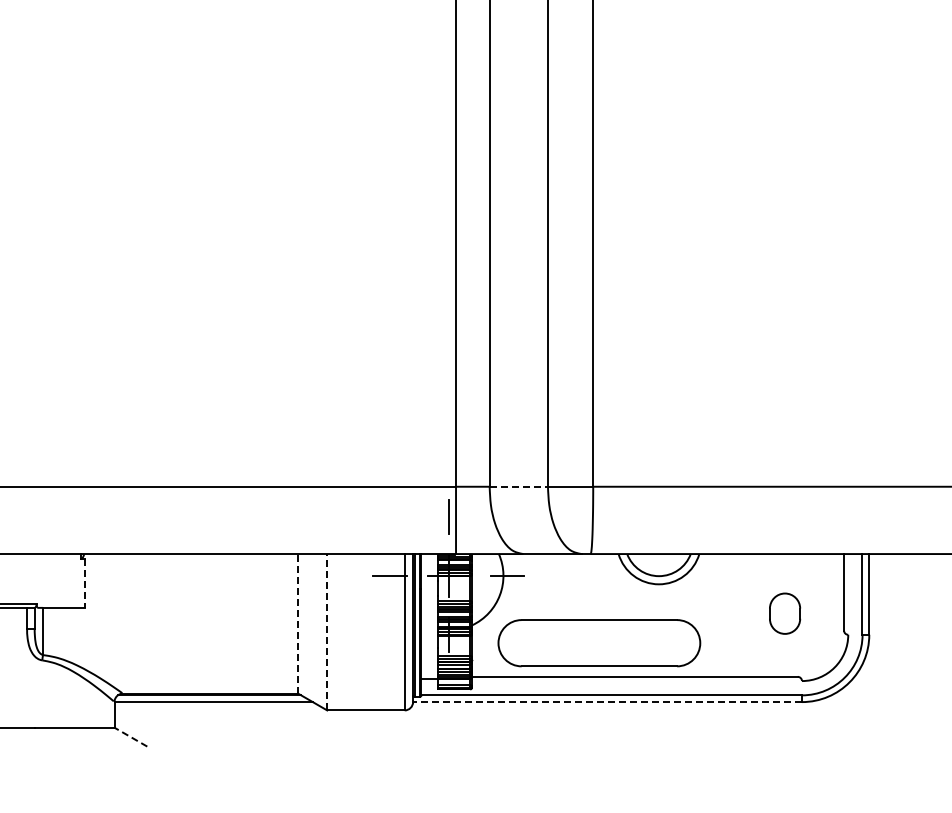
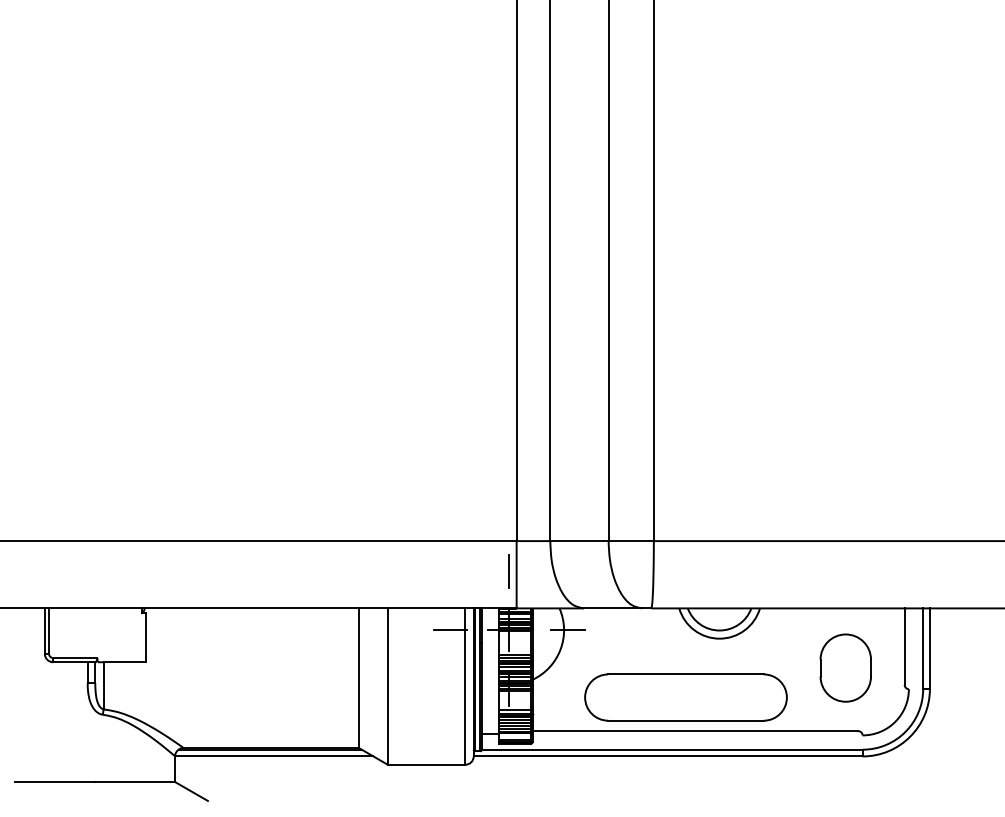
line: (518, 487) -> (579, 541), dashed -> solid
line: (84, 584) -> (145, 638), dashed -> solid
part: (784, 613) -> (845, 667), size x1.67
line: (297, 624) -> (358, 678), dashed -> solid
line: (326, 631) -> (387, 685), dashed -> solid
part: (598, 643) -> (685, 697), moved
line: (606, 702) -> (667, 756), dashed -> solid
line: (130, 737) -> (191, 791), dashed -> solid

